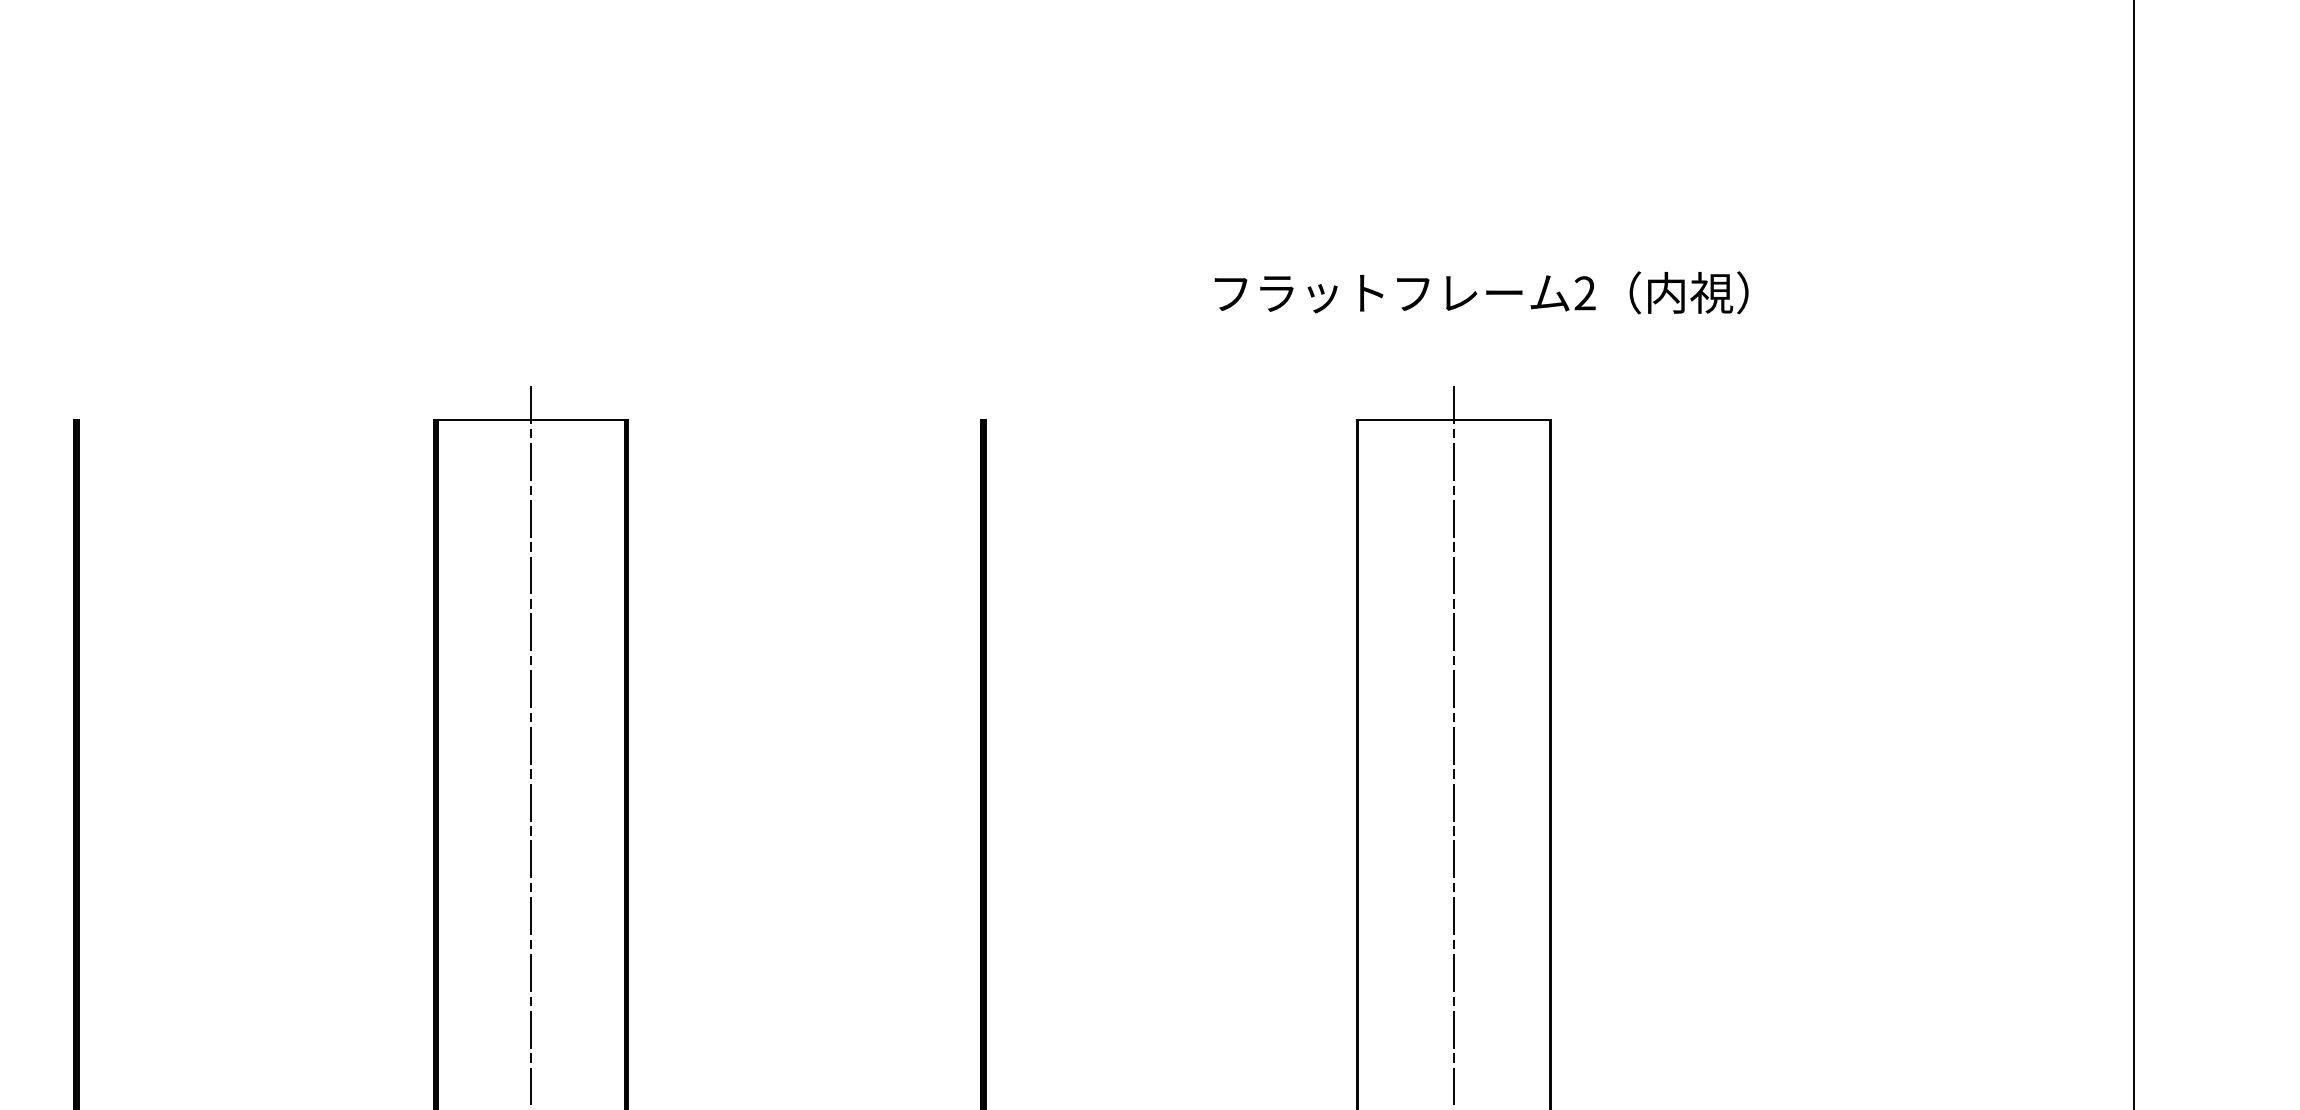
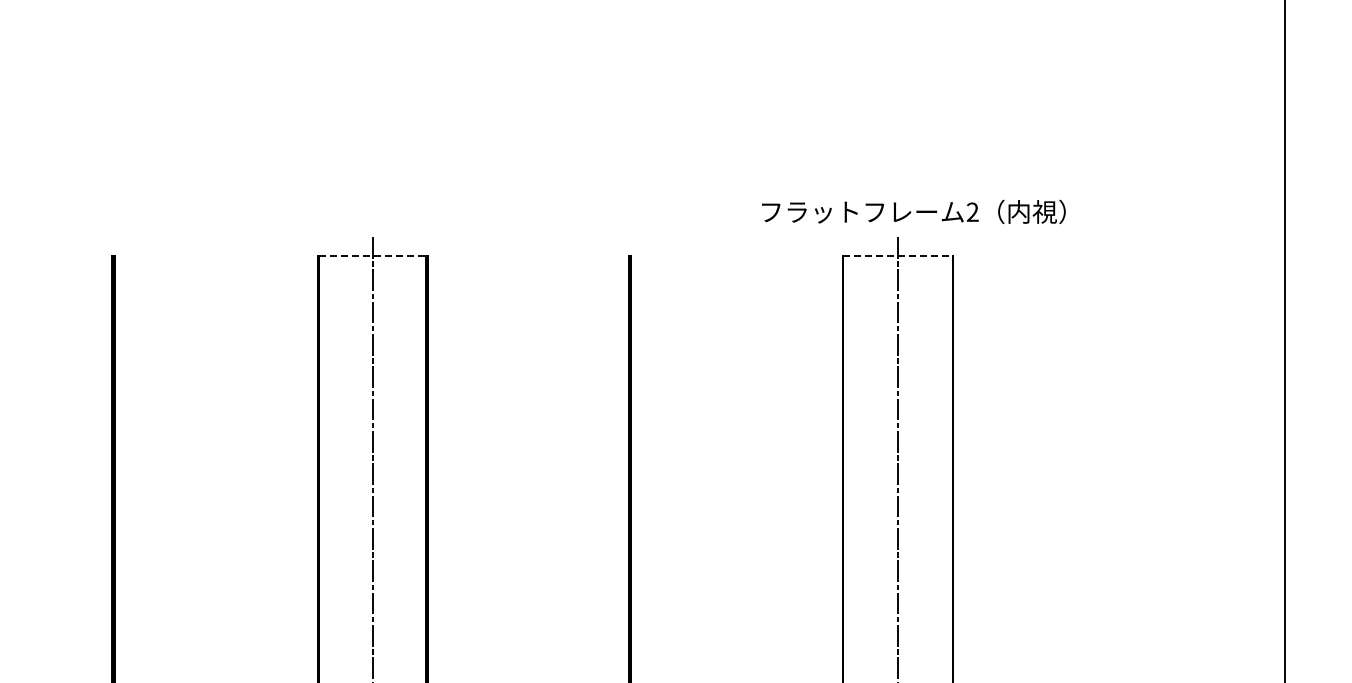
text: (1481, 292) -> (913, 211), moved
line: (532, 420) -> (373, 256), solid -> dashed
line: (1452, 420) -> (897, 256), solid -> dashed

